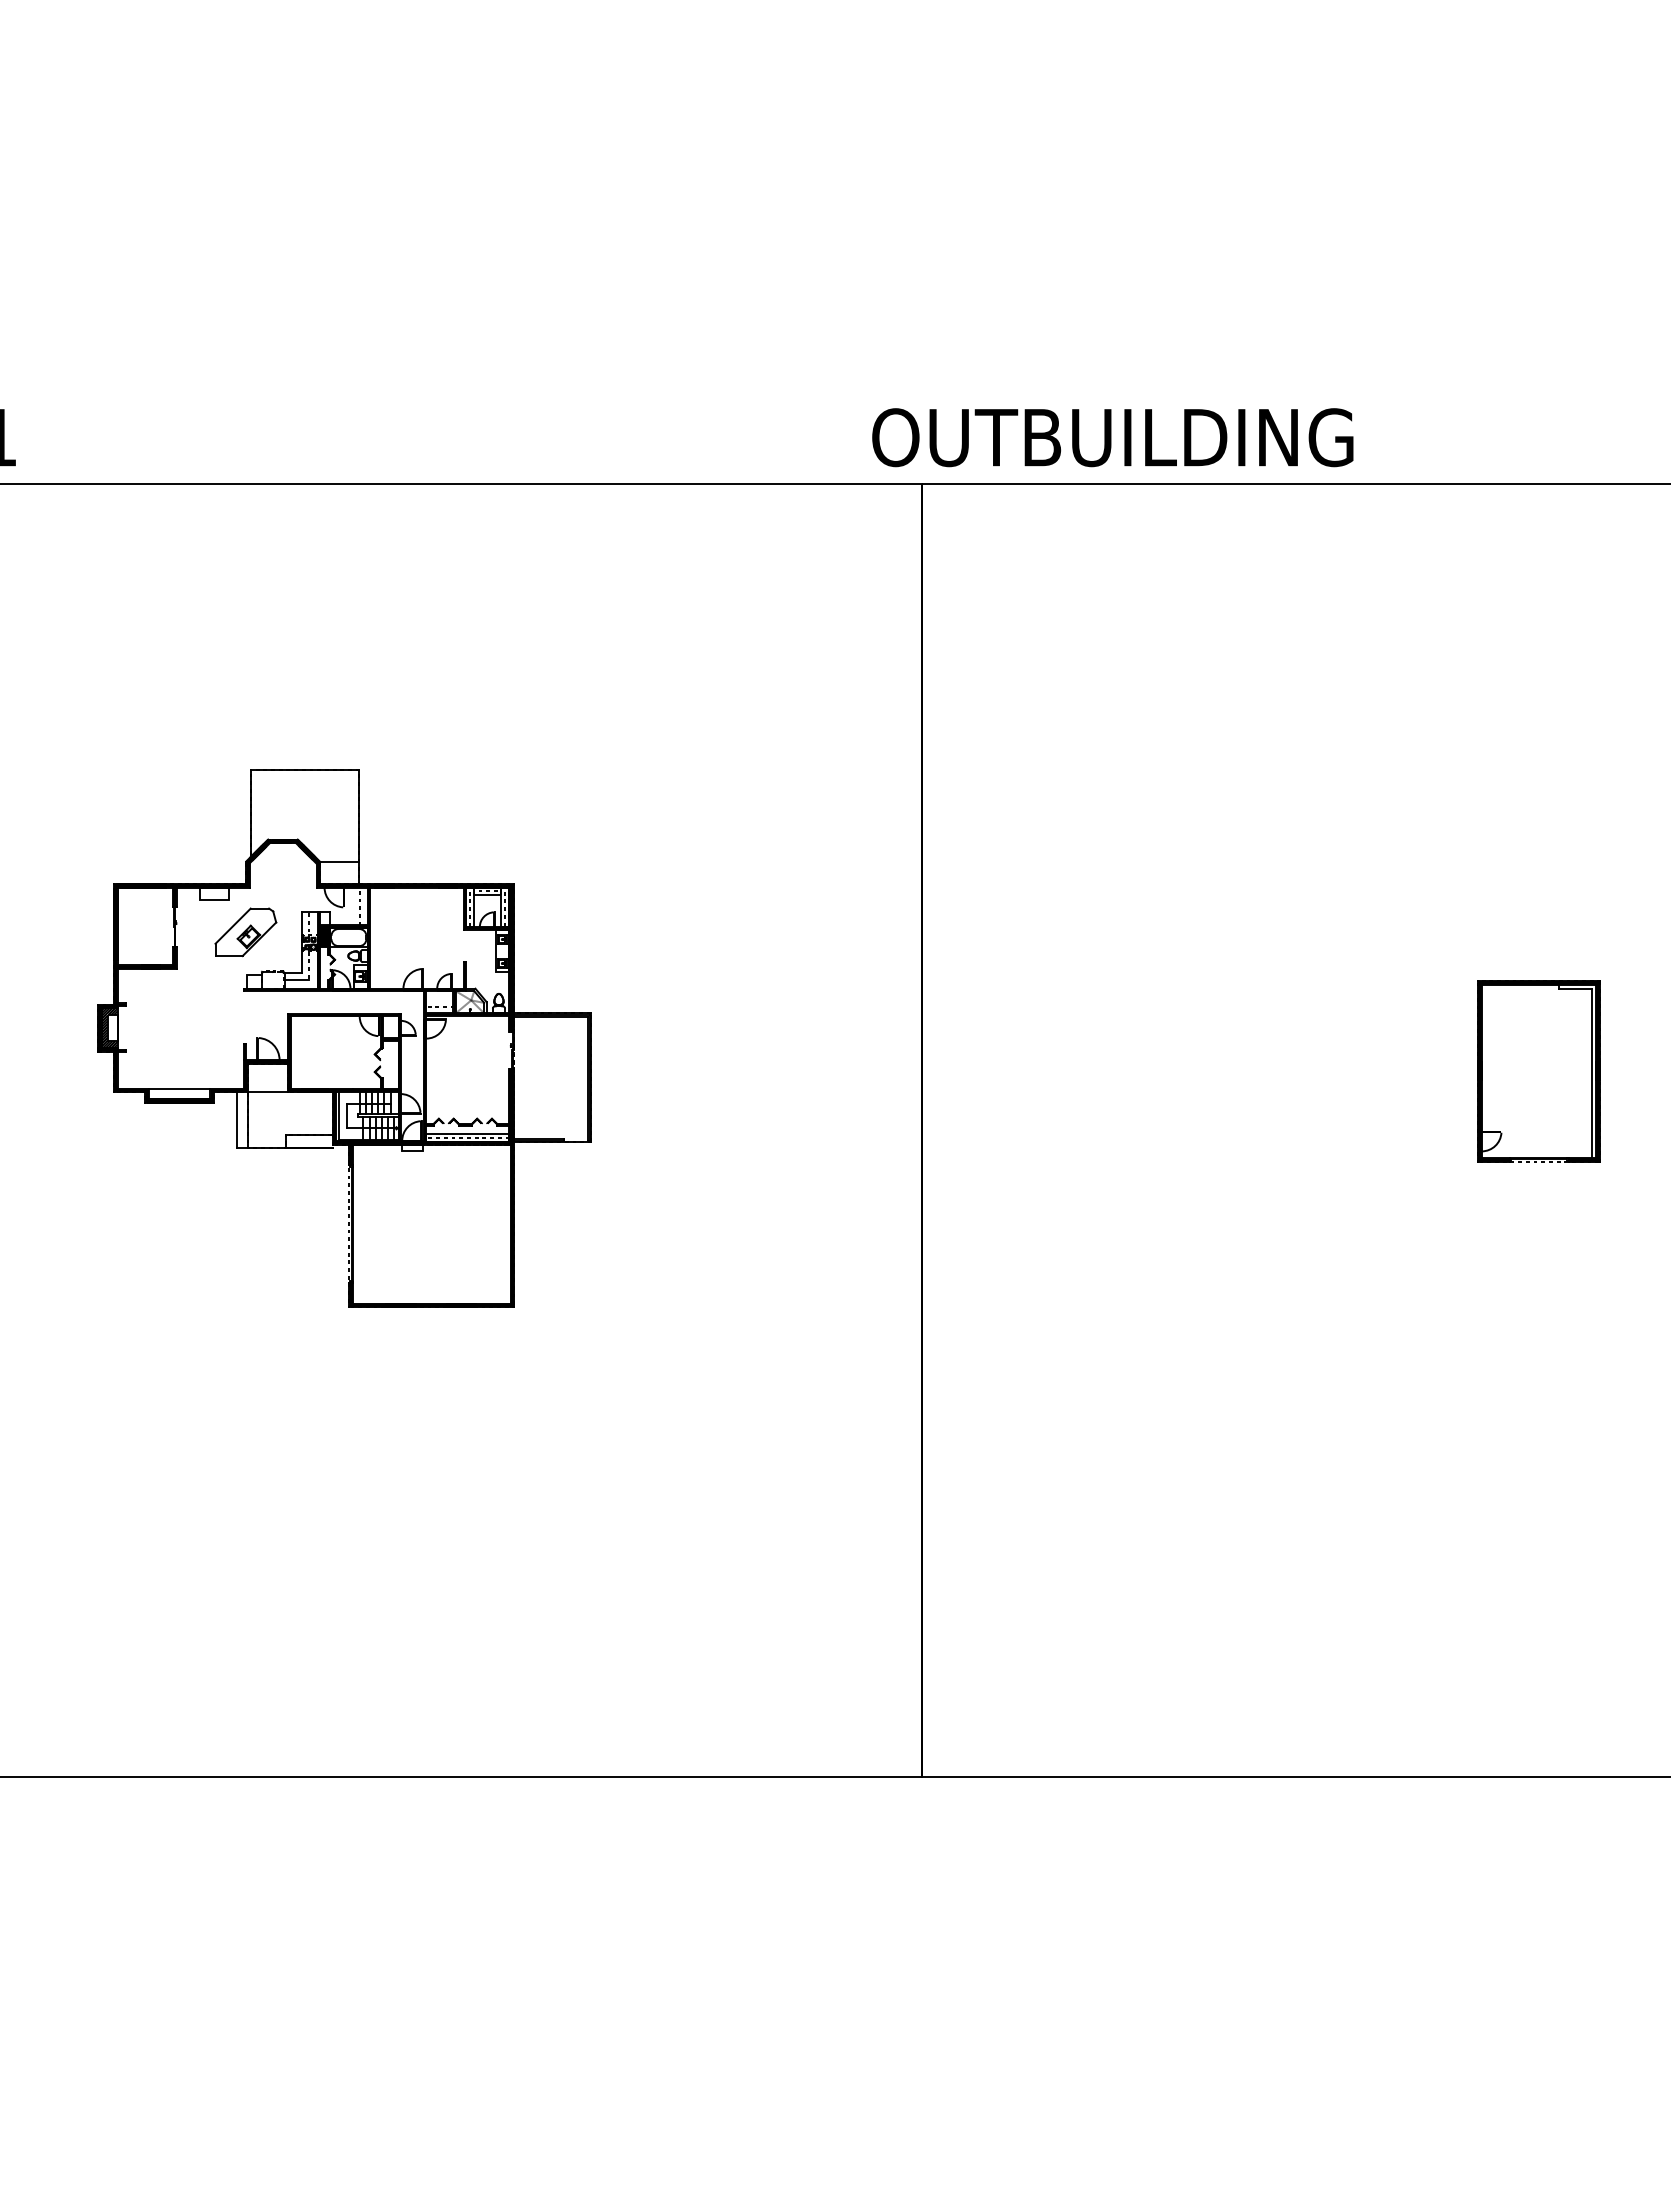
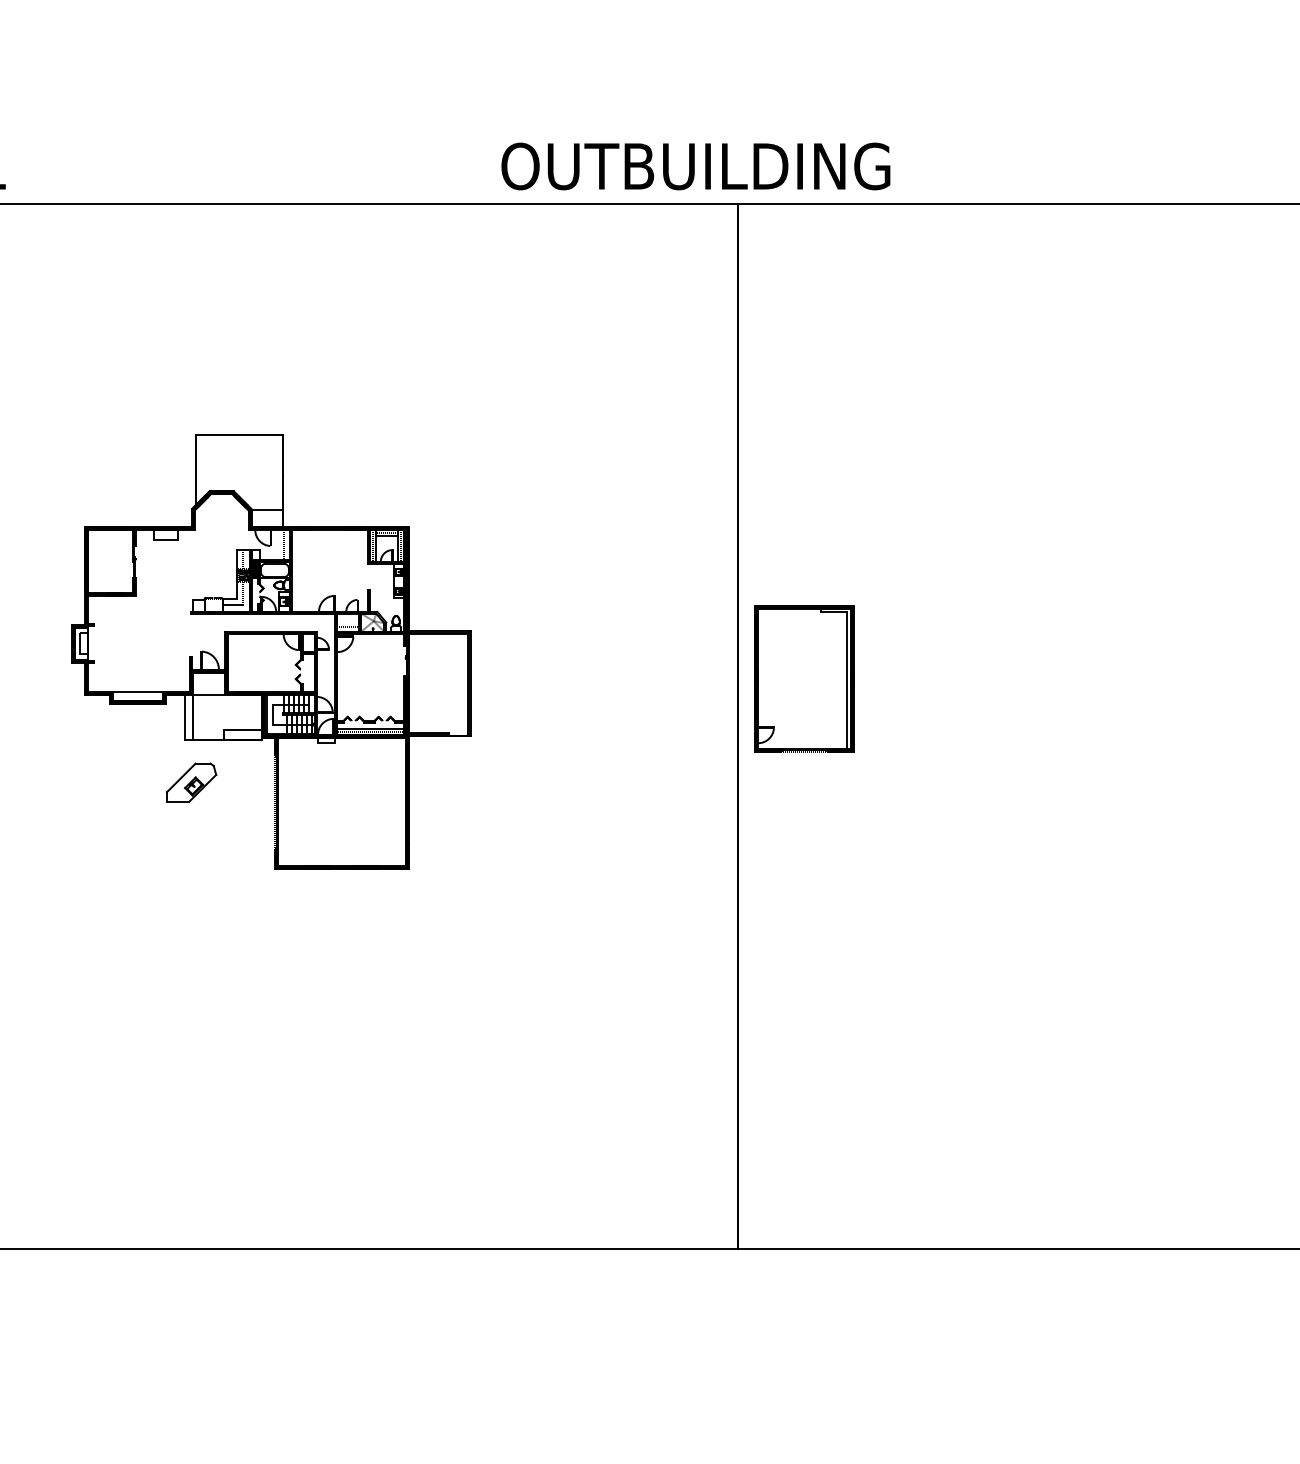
text: (1112, 437) -> (695, 166), moved
part: (245, 932) -> (191, 782), moved
hatch: (109, 1027) -> (81, 643), removed
part: (1538, 1071) -> (803, 678), moved

